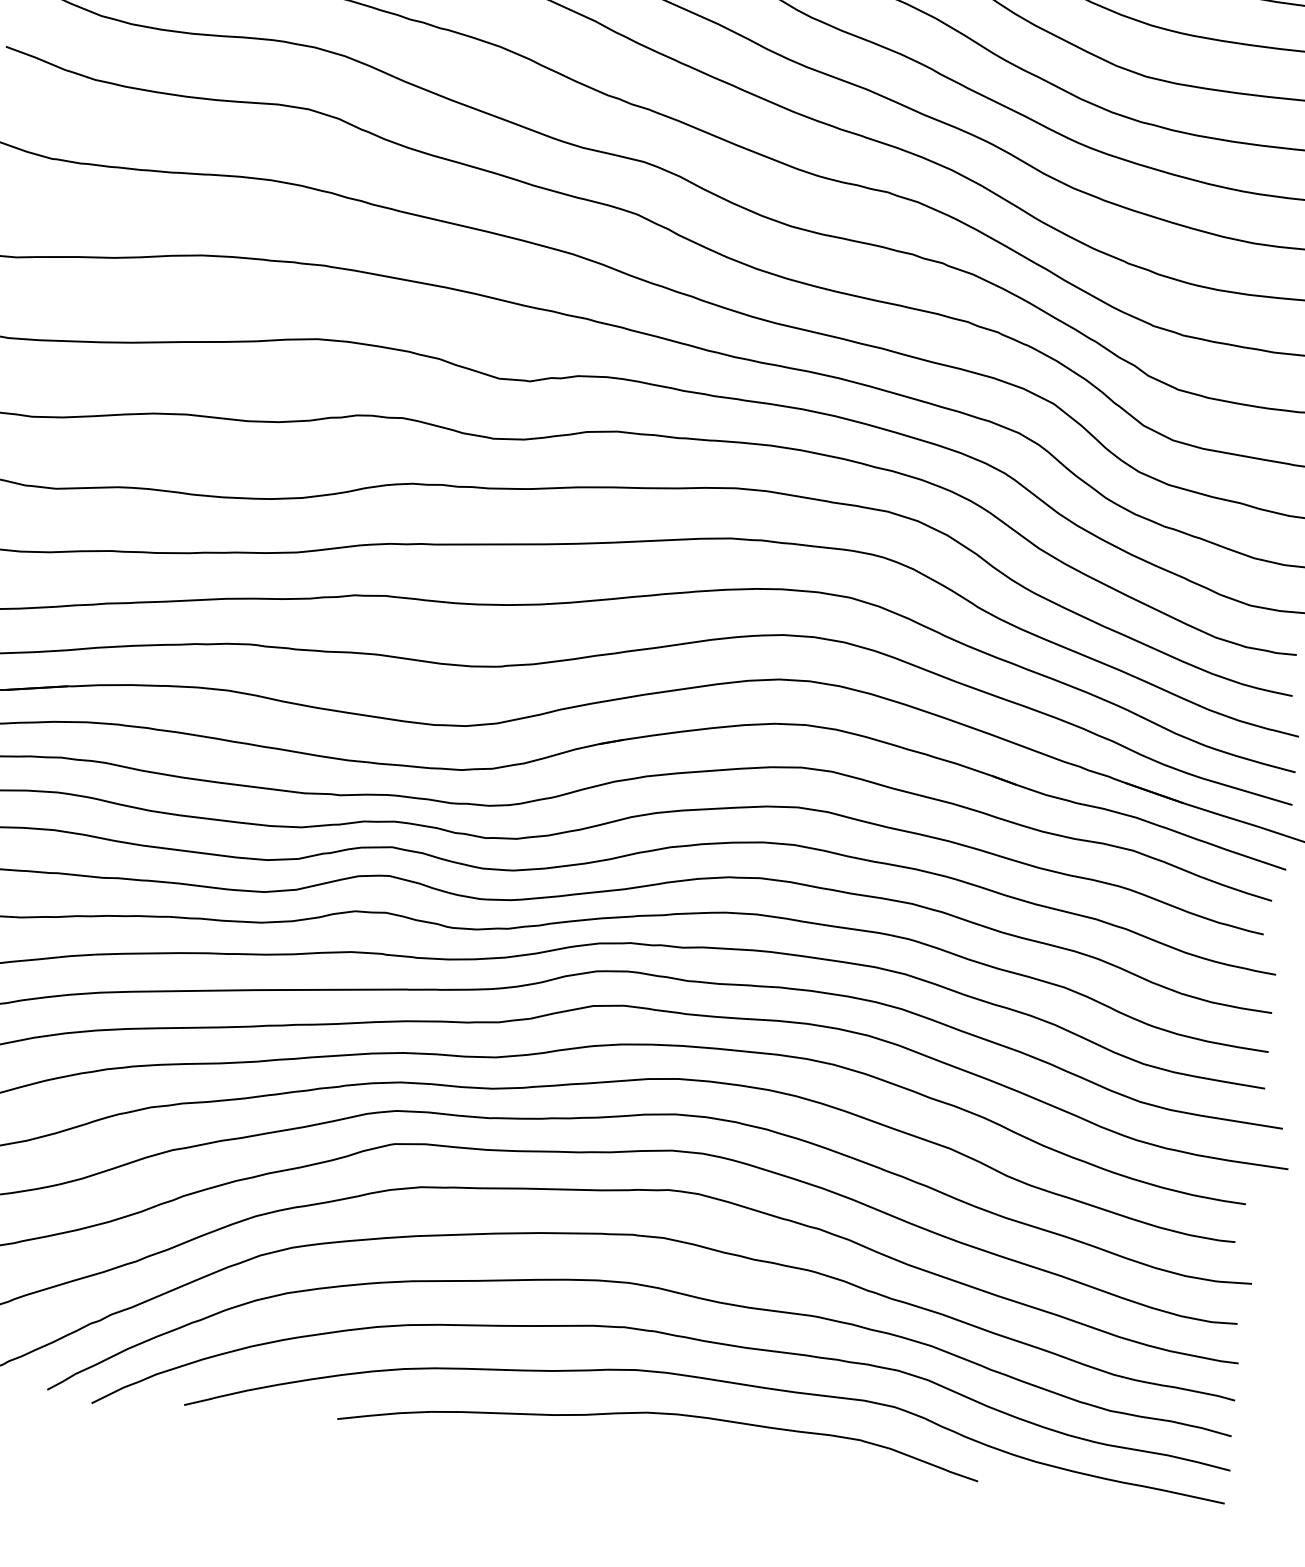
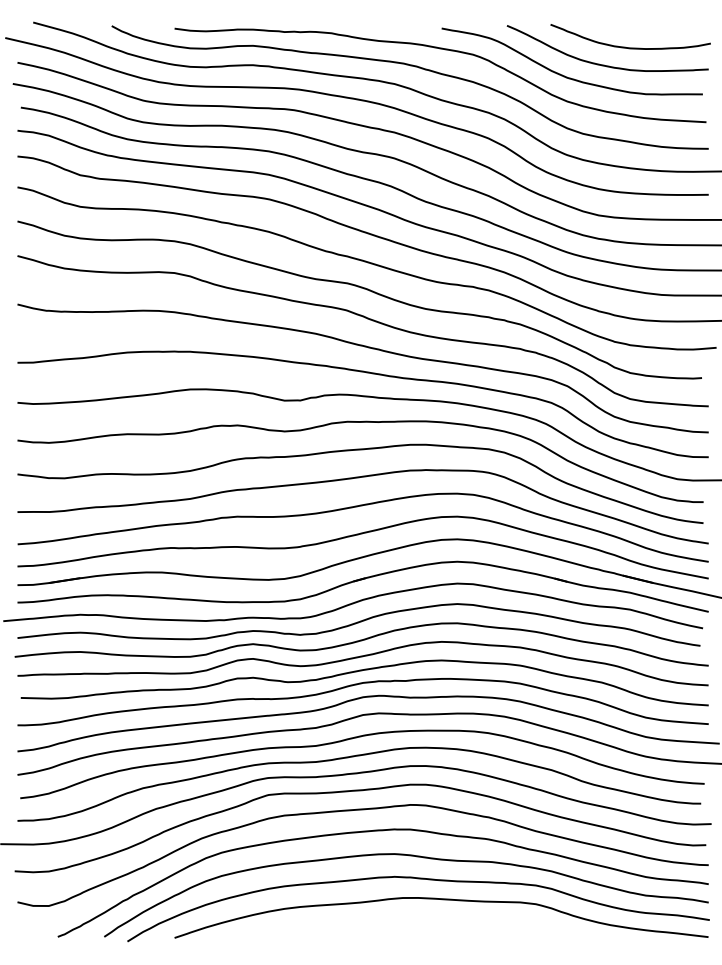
curve: (660, 1414) -> (417, 919), removed

